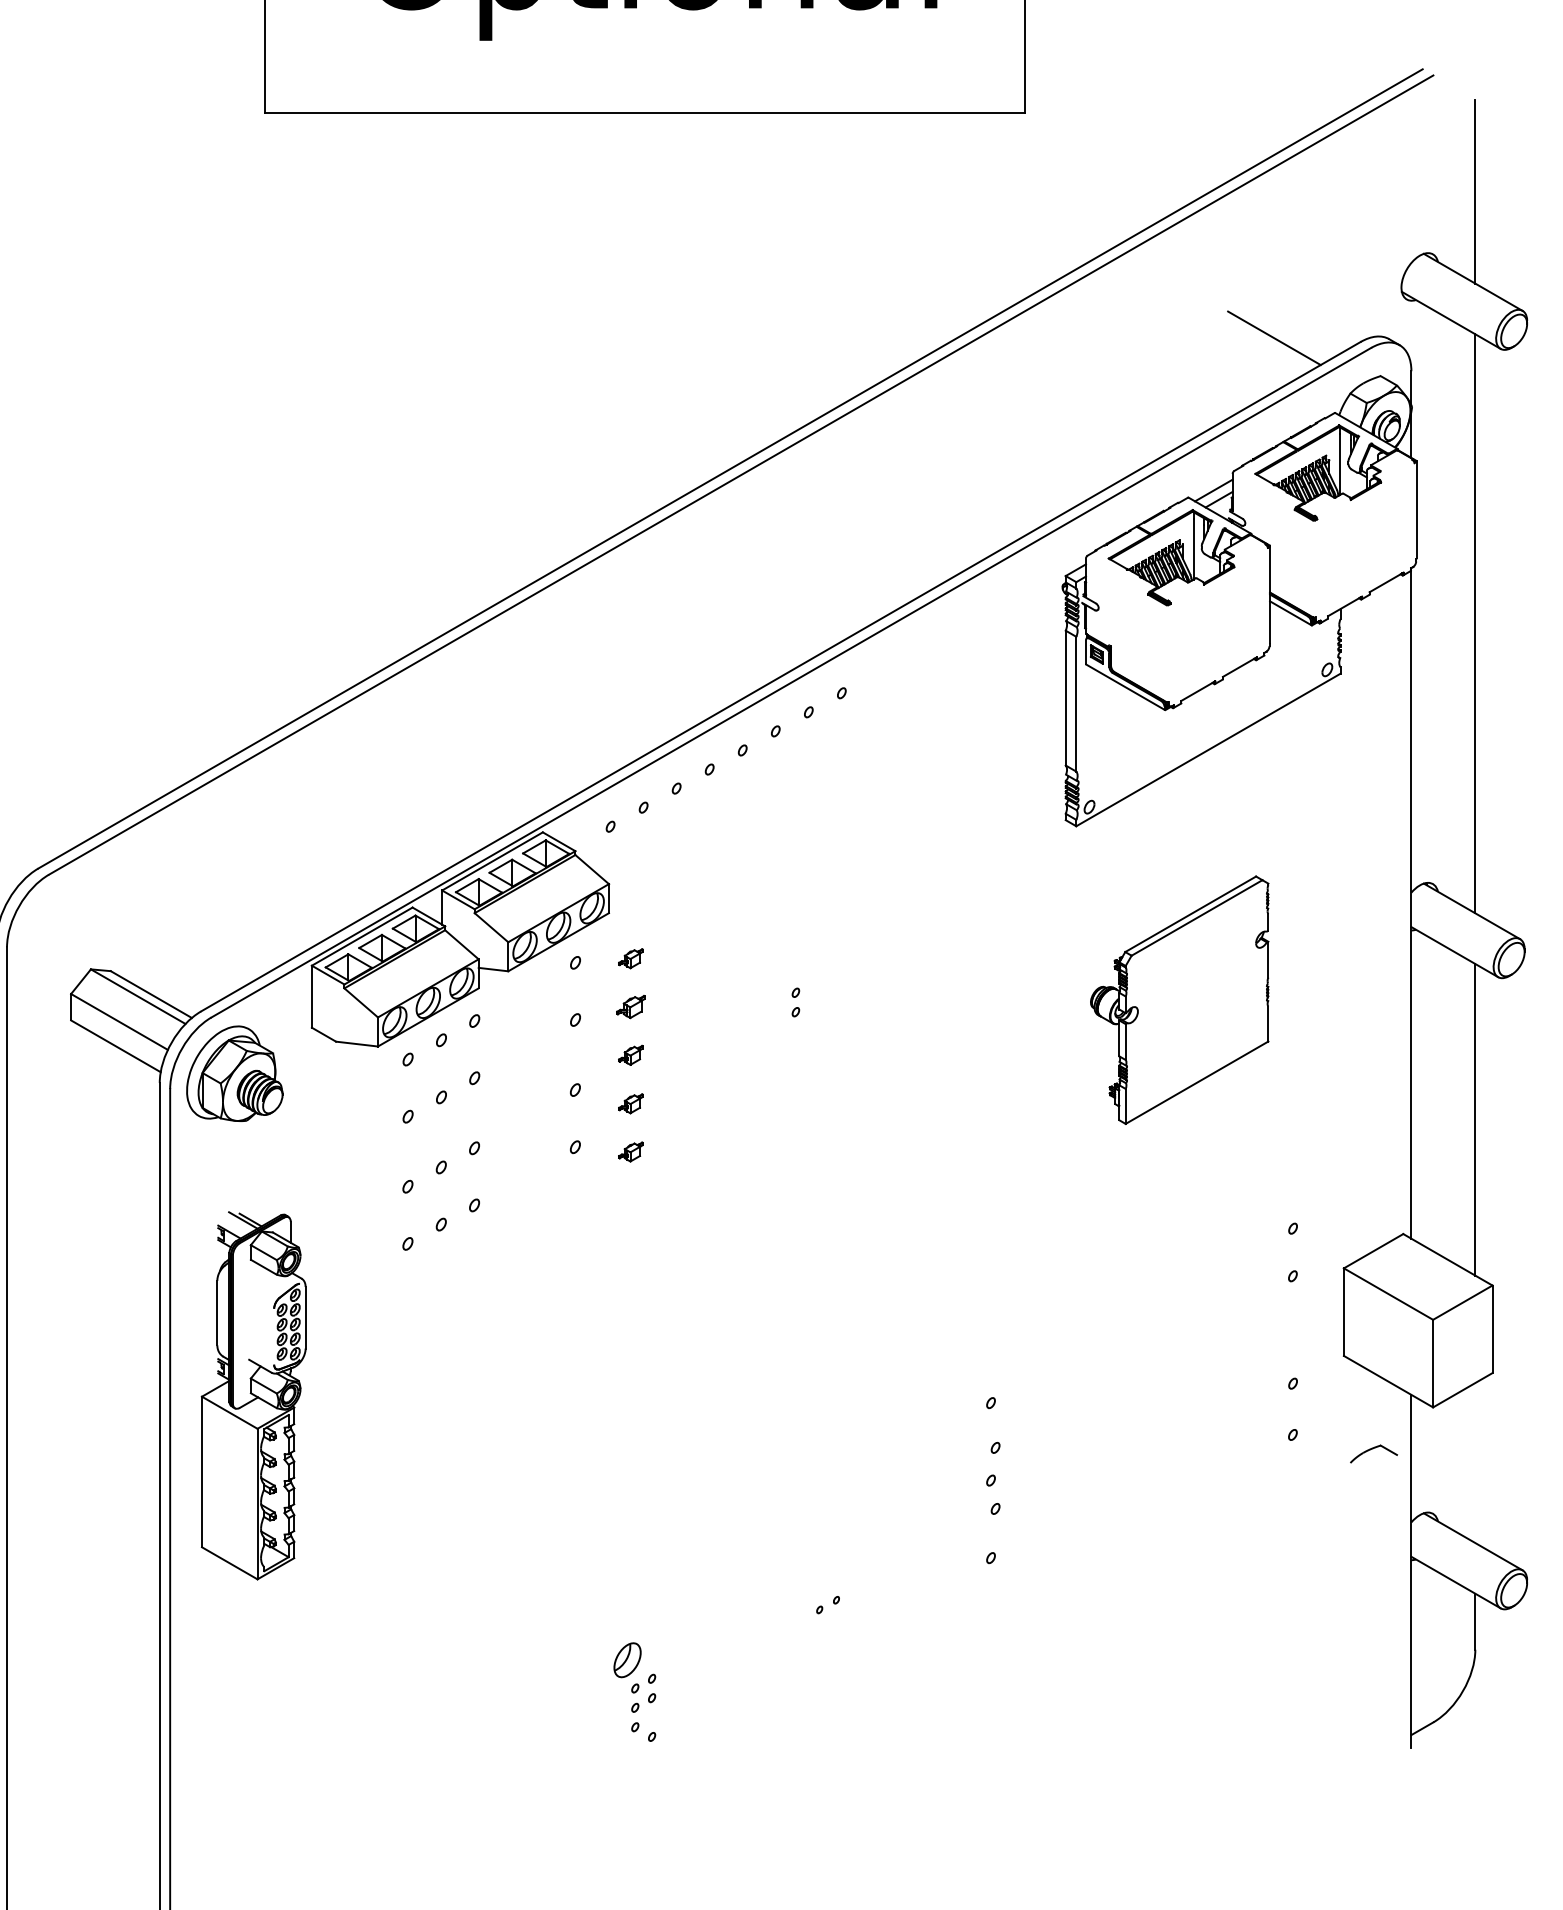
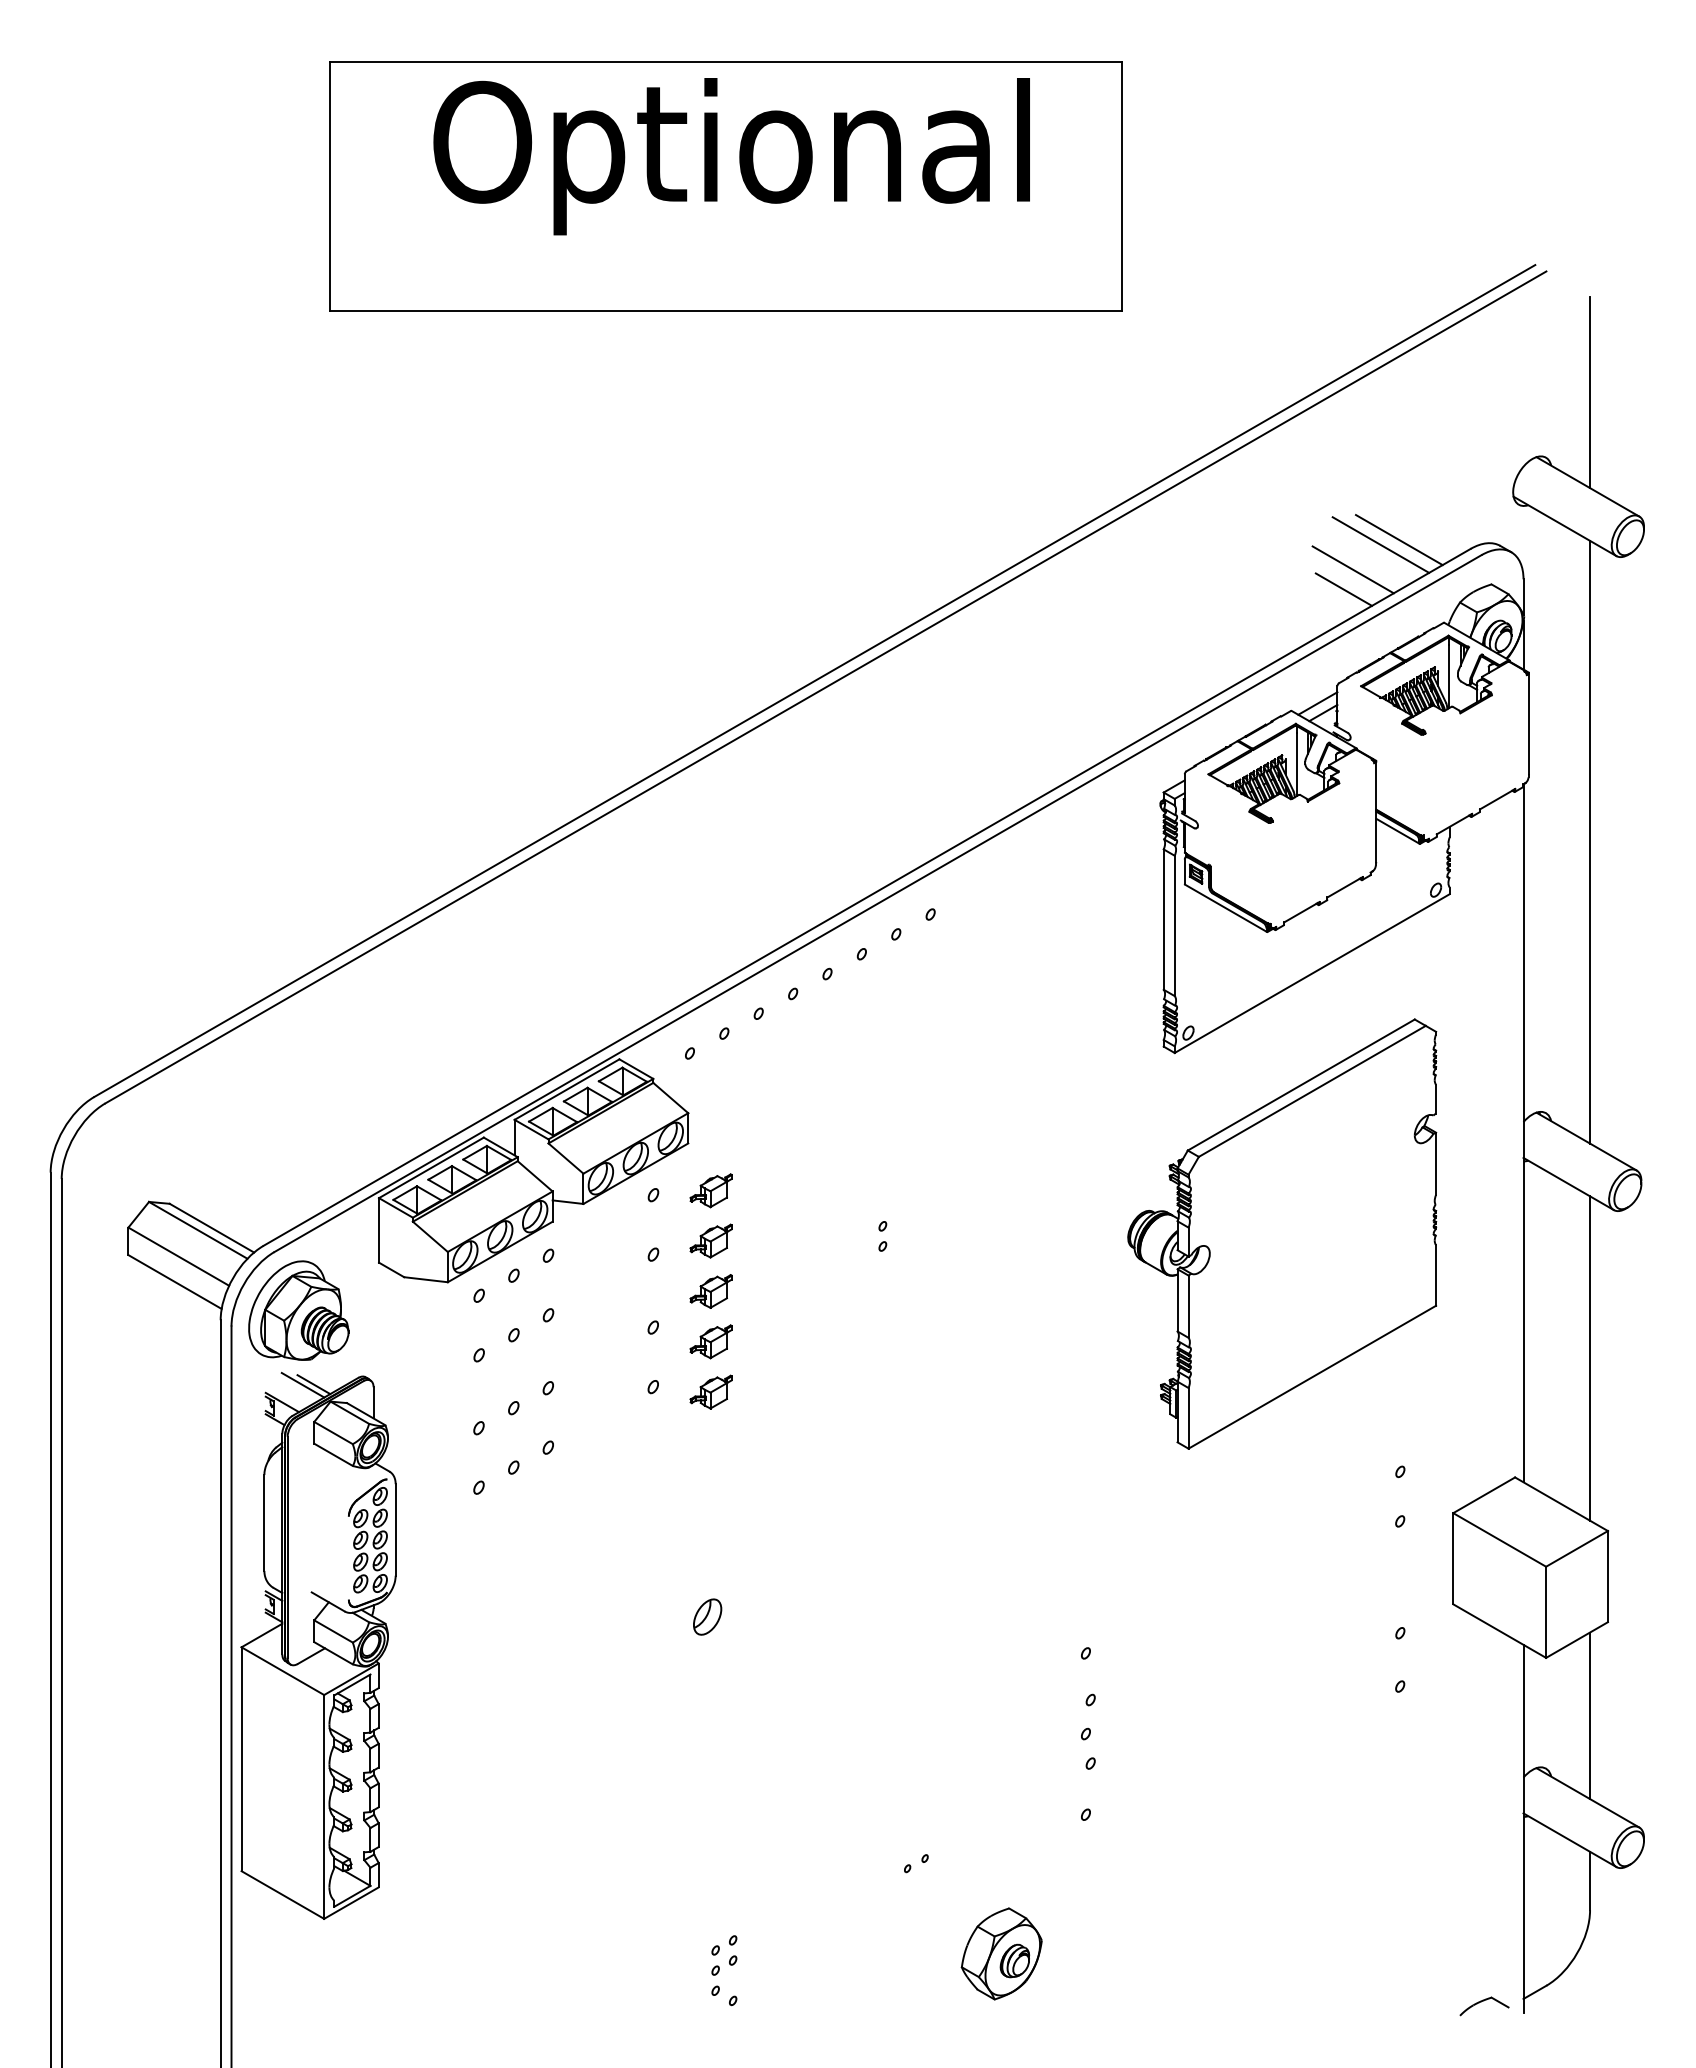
line: (1291, 333) -> (1398, 540), added
line: (1247, 361) -> (1352, 569), added
line: (1238, 381) -> (1343, 589), added
part: (630, 958) -> (710, 1190), size x1.67
part: (1179, 999) -> (1282, 1233), size x1.67
part: (630, 1006) -> (710, 1240), size x1.43
part: (630, 1055) -> (710, 1291), size x1.67
part: (630, 1103) -> (710, 1341), size x1.67
part: (630, 1151) -> (710, 1391), size x1.67
part: (253, 1395) -> (318, 1645), size x1.43
part: (1373, 1454) -> (1484, 2006), moved
line: (1475, 1462) -> (1590, 1715), added
part: (627, 1659) -> (707, 1616), moved
part: (909, 1691) -> (1001, 1953), added

